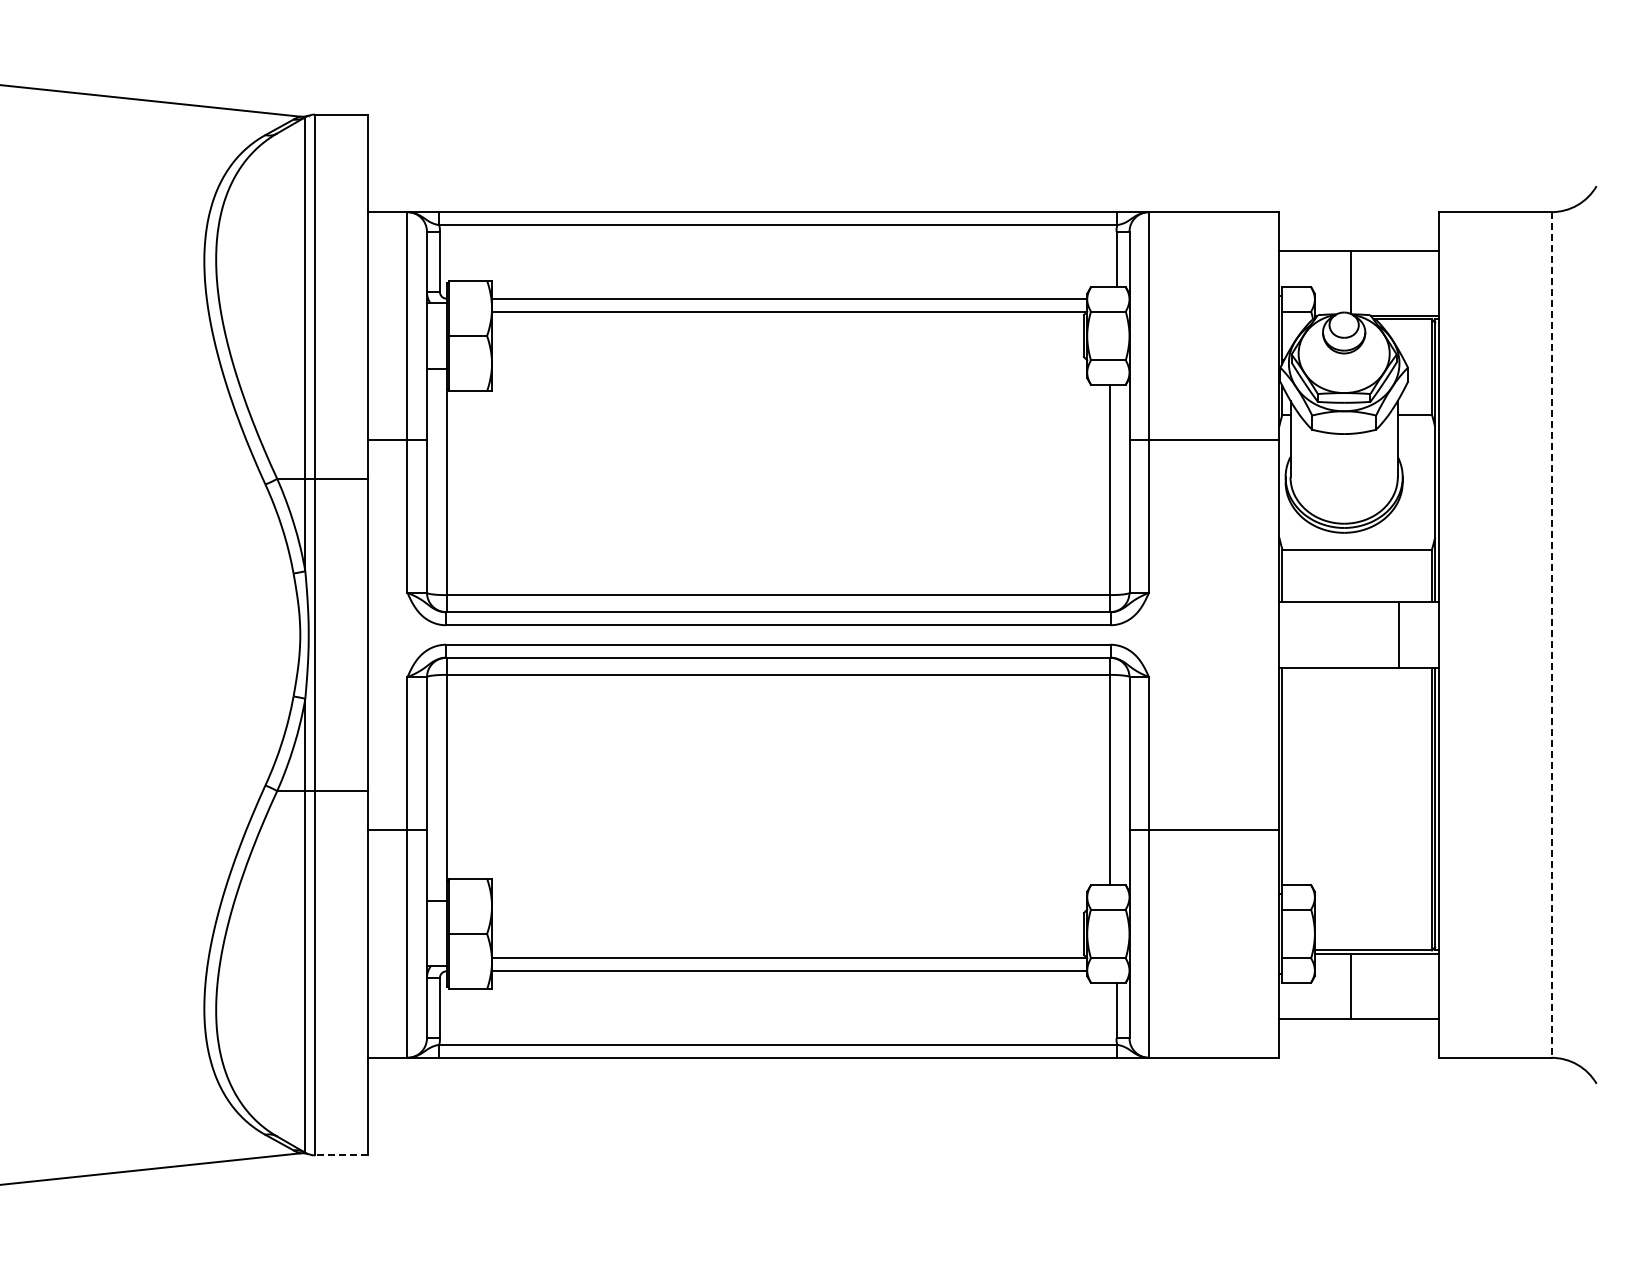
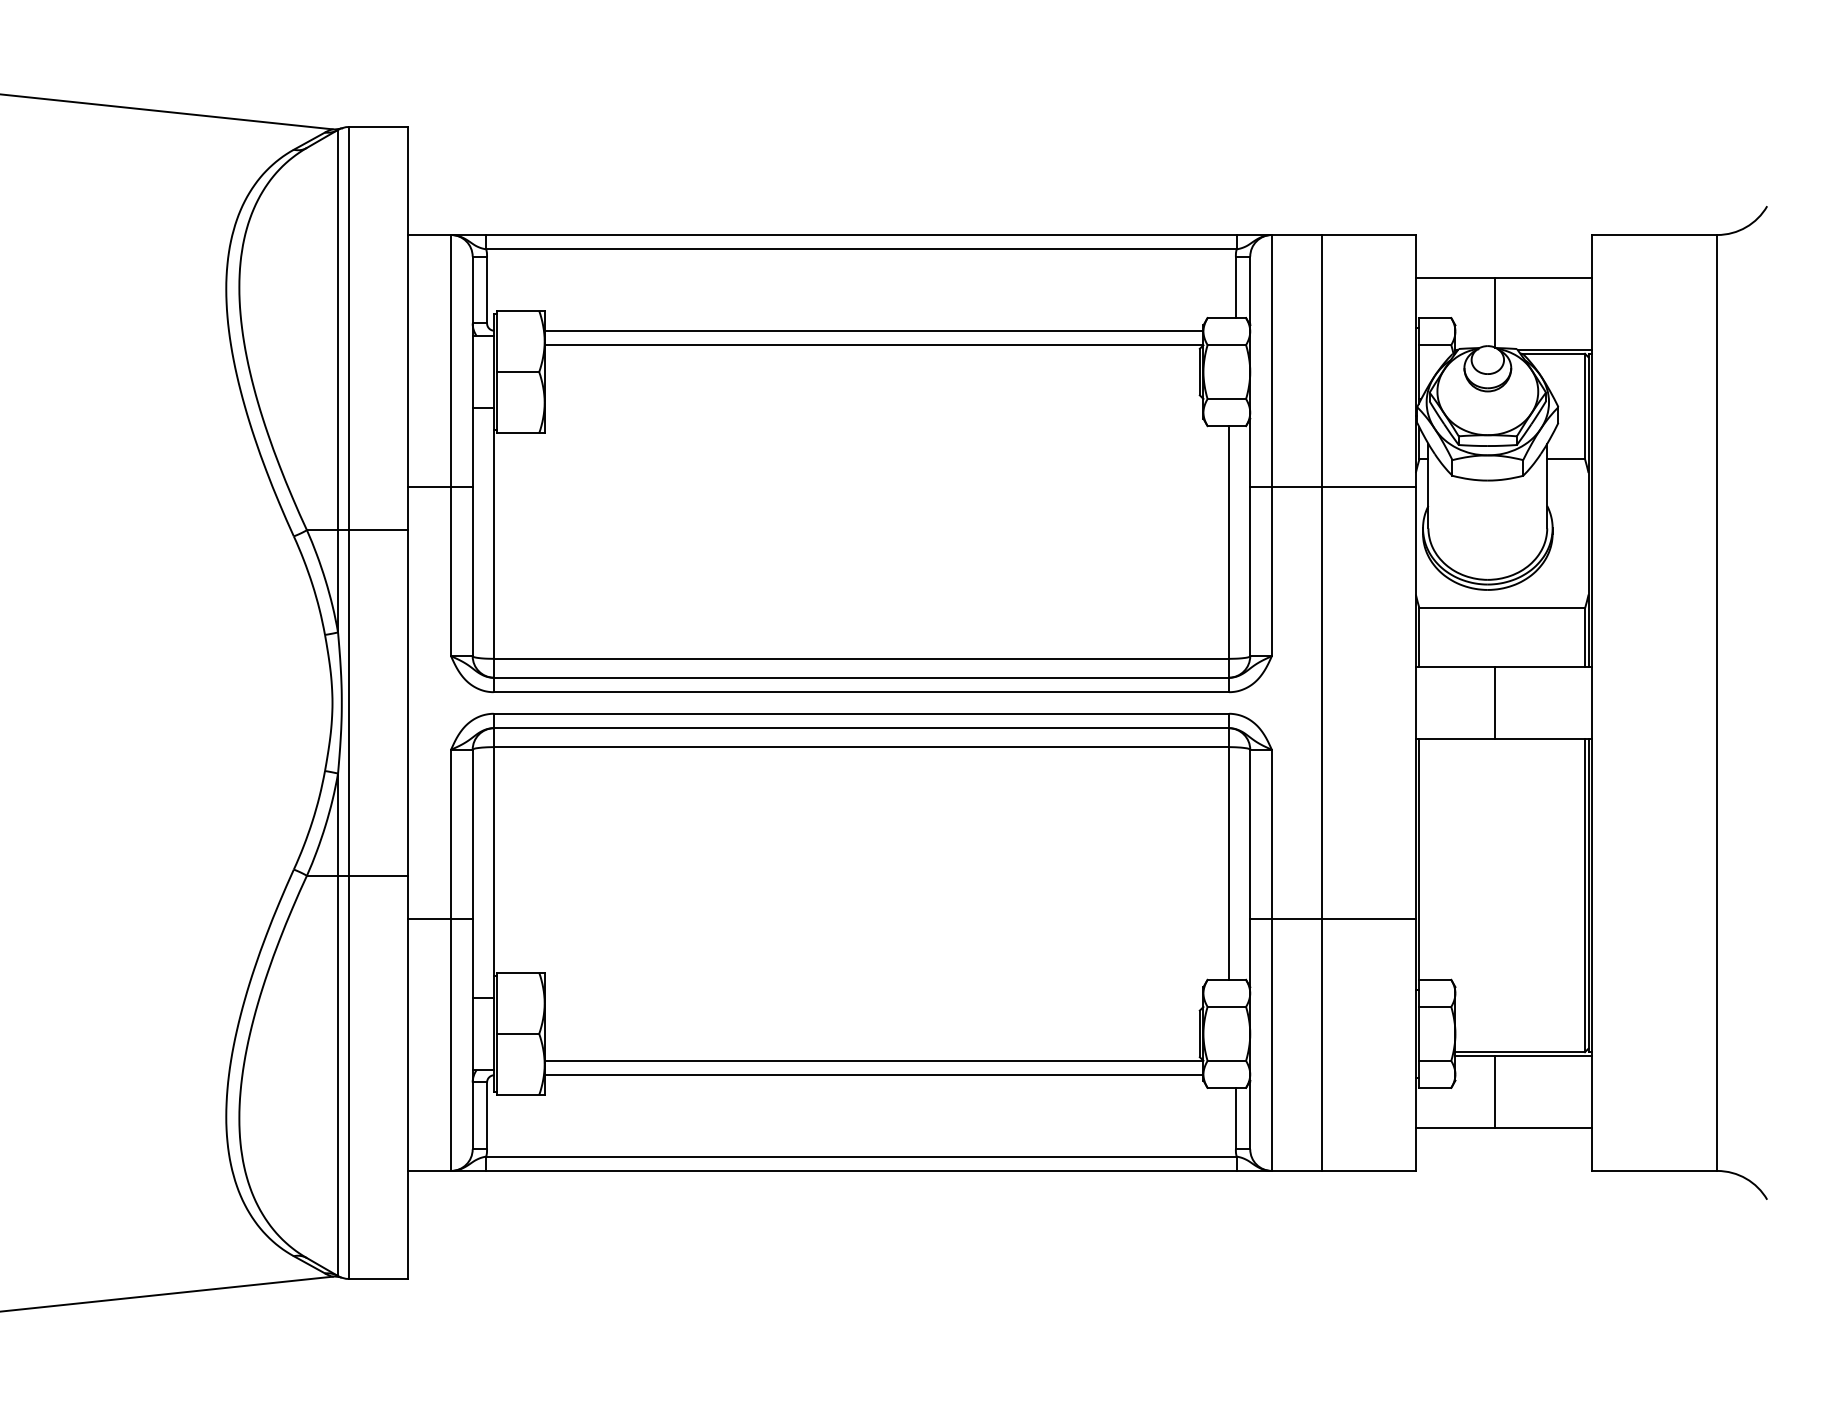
line: (1194, 634) -> (1322, 702), added
line: (1398, 634) -> (1494, 702), moved
line: (1551, 634) -> (1717, 702), dashed -> solid
line: (341, 1155) -> (378, 1279), dashed -> solid

